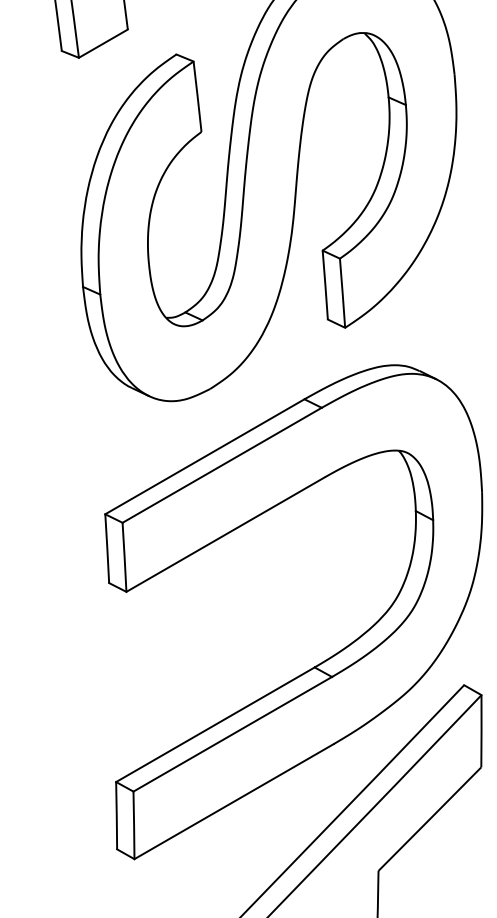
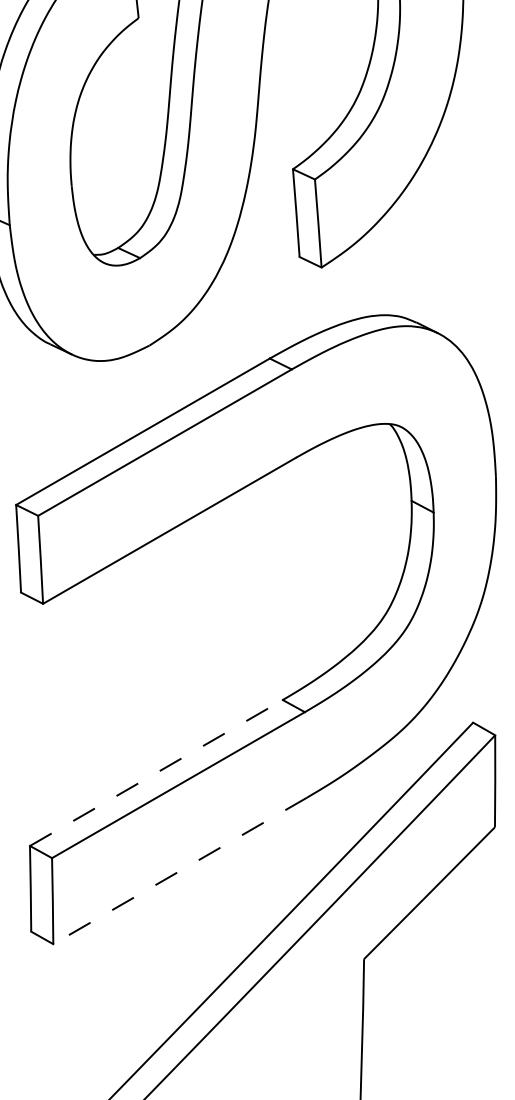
line: (215, 724) -> (156, 772), solid -> dashed
line: (234, 801) -> (180, 870), solid -> dashed

